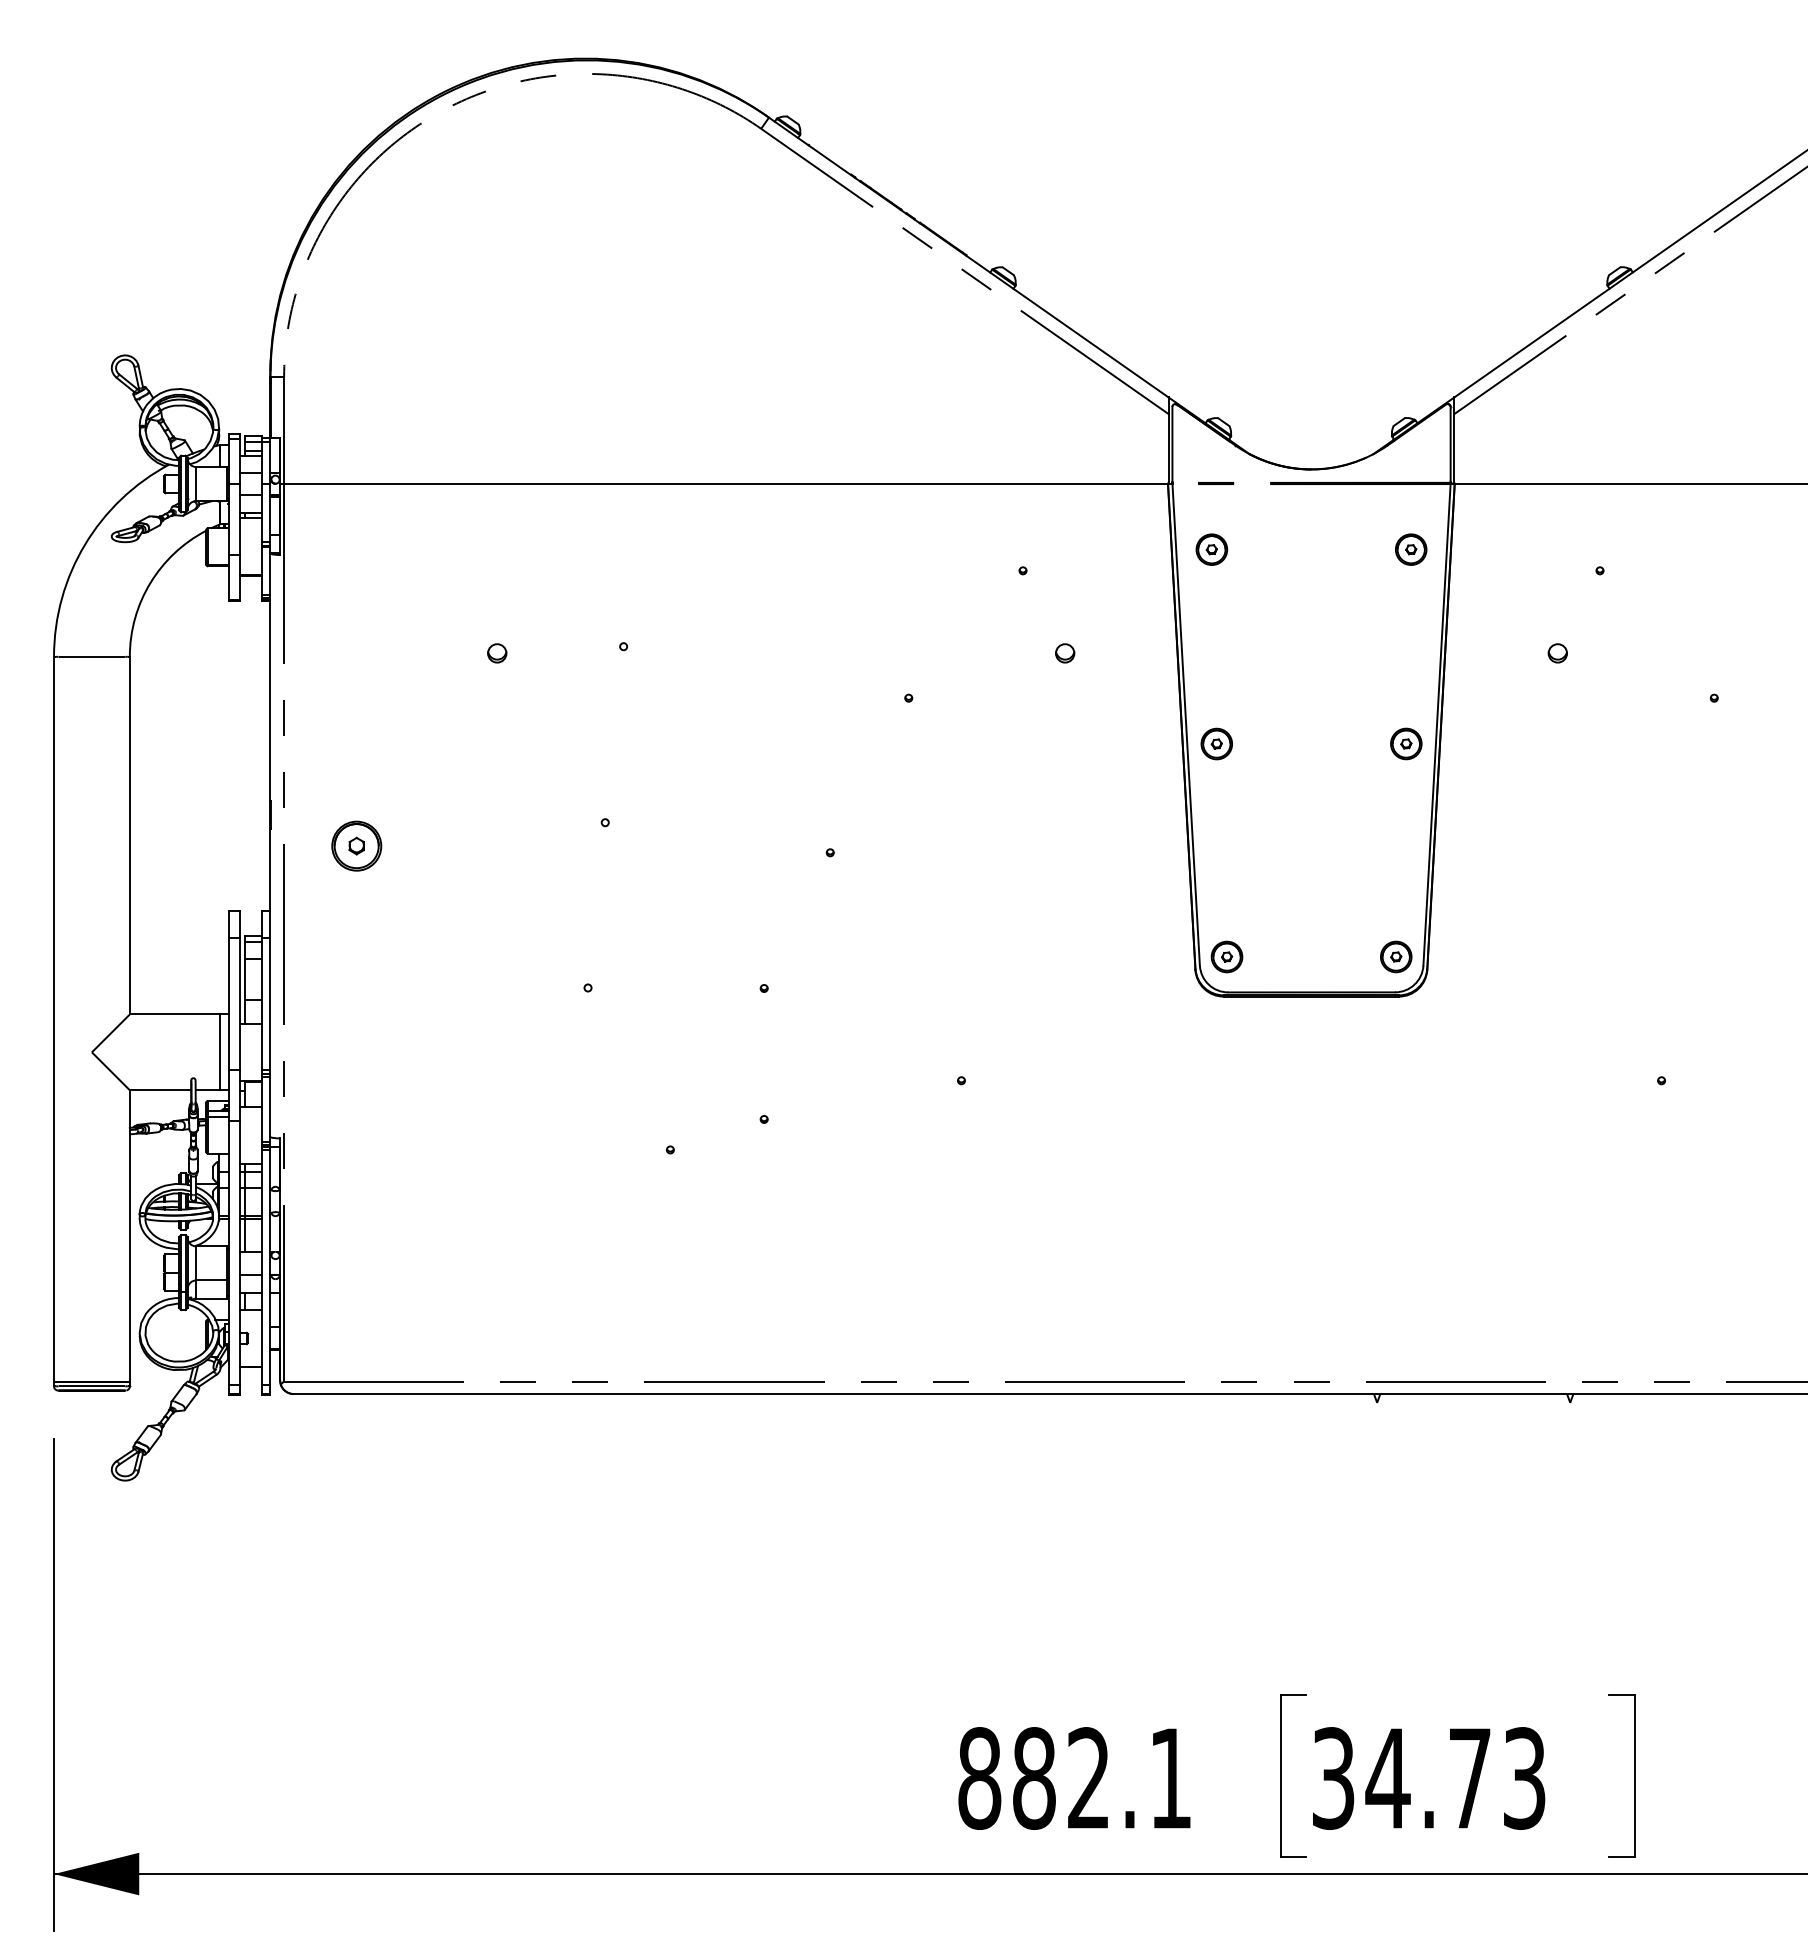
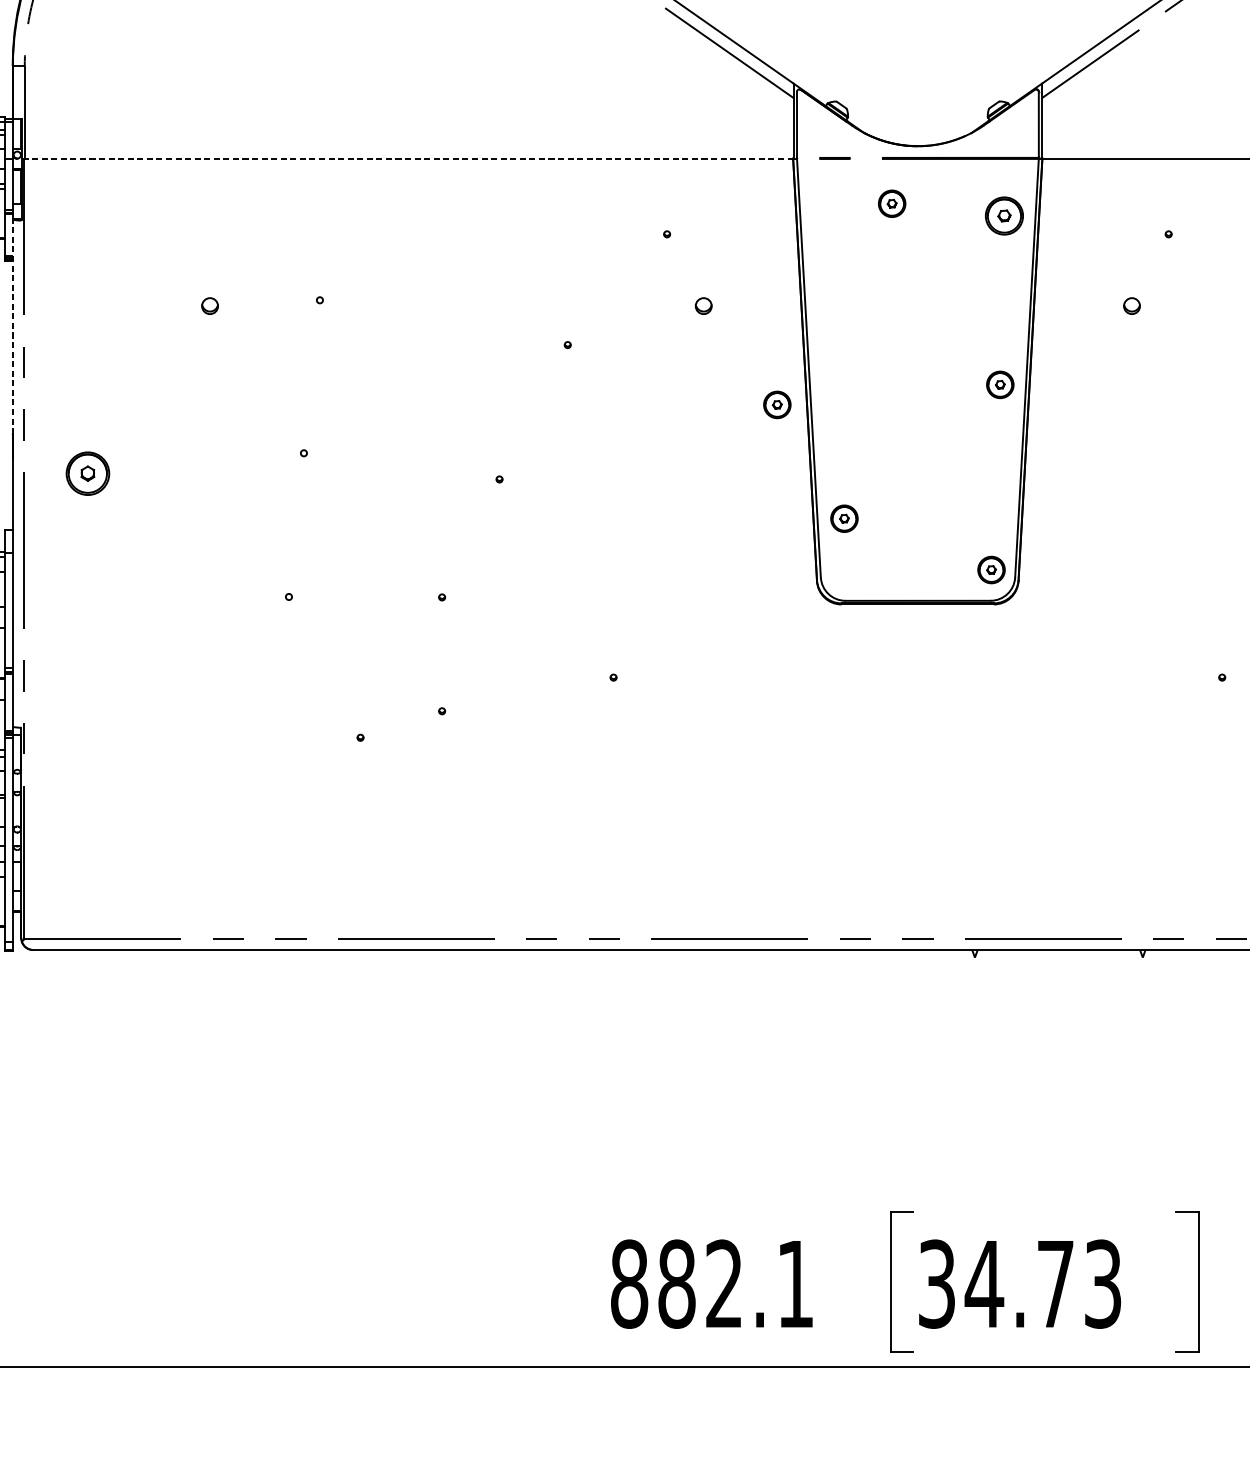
line: (725, 483) -> (408, 158), solid -> dashed
part: (1211, 549) -> (891, 203), moved
part: (1411, 549) -> (1004, 215), size x1.4
line: (270, 676) -> (12, 326), solid -> dashed
part: (1216, 743) -> (777, 404), moved
part: (1226, 956) -> (843, 518), moved

